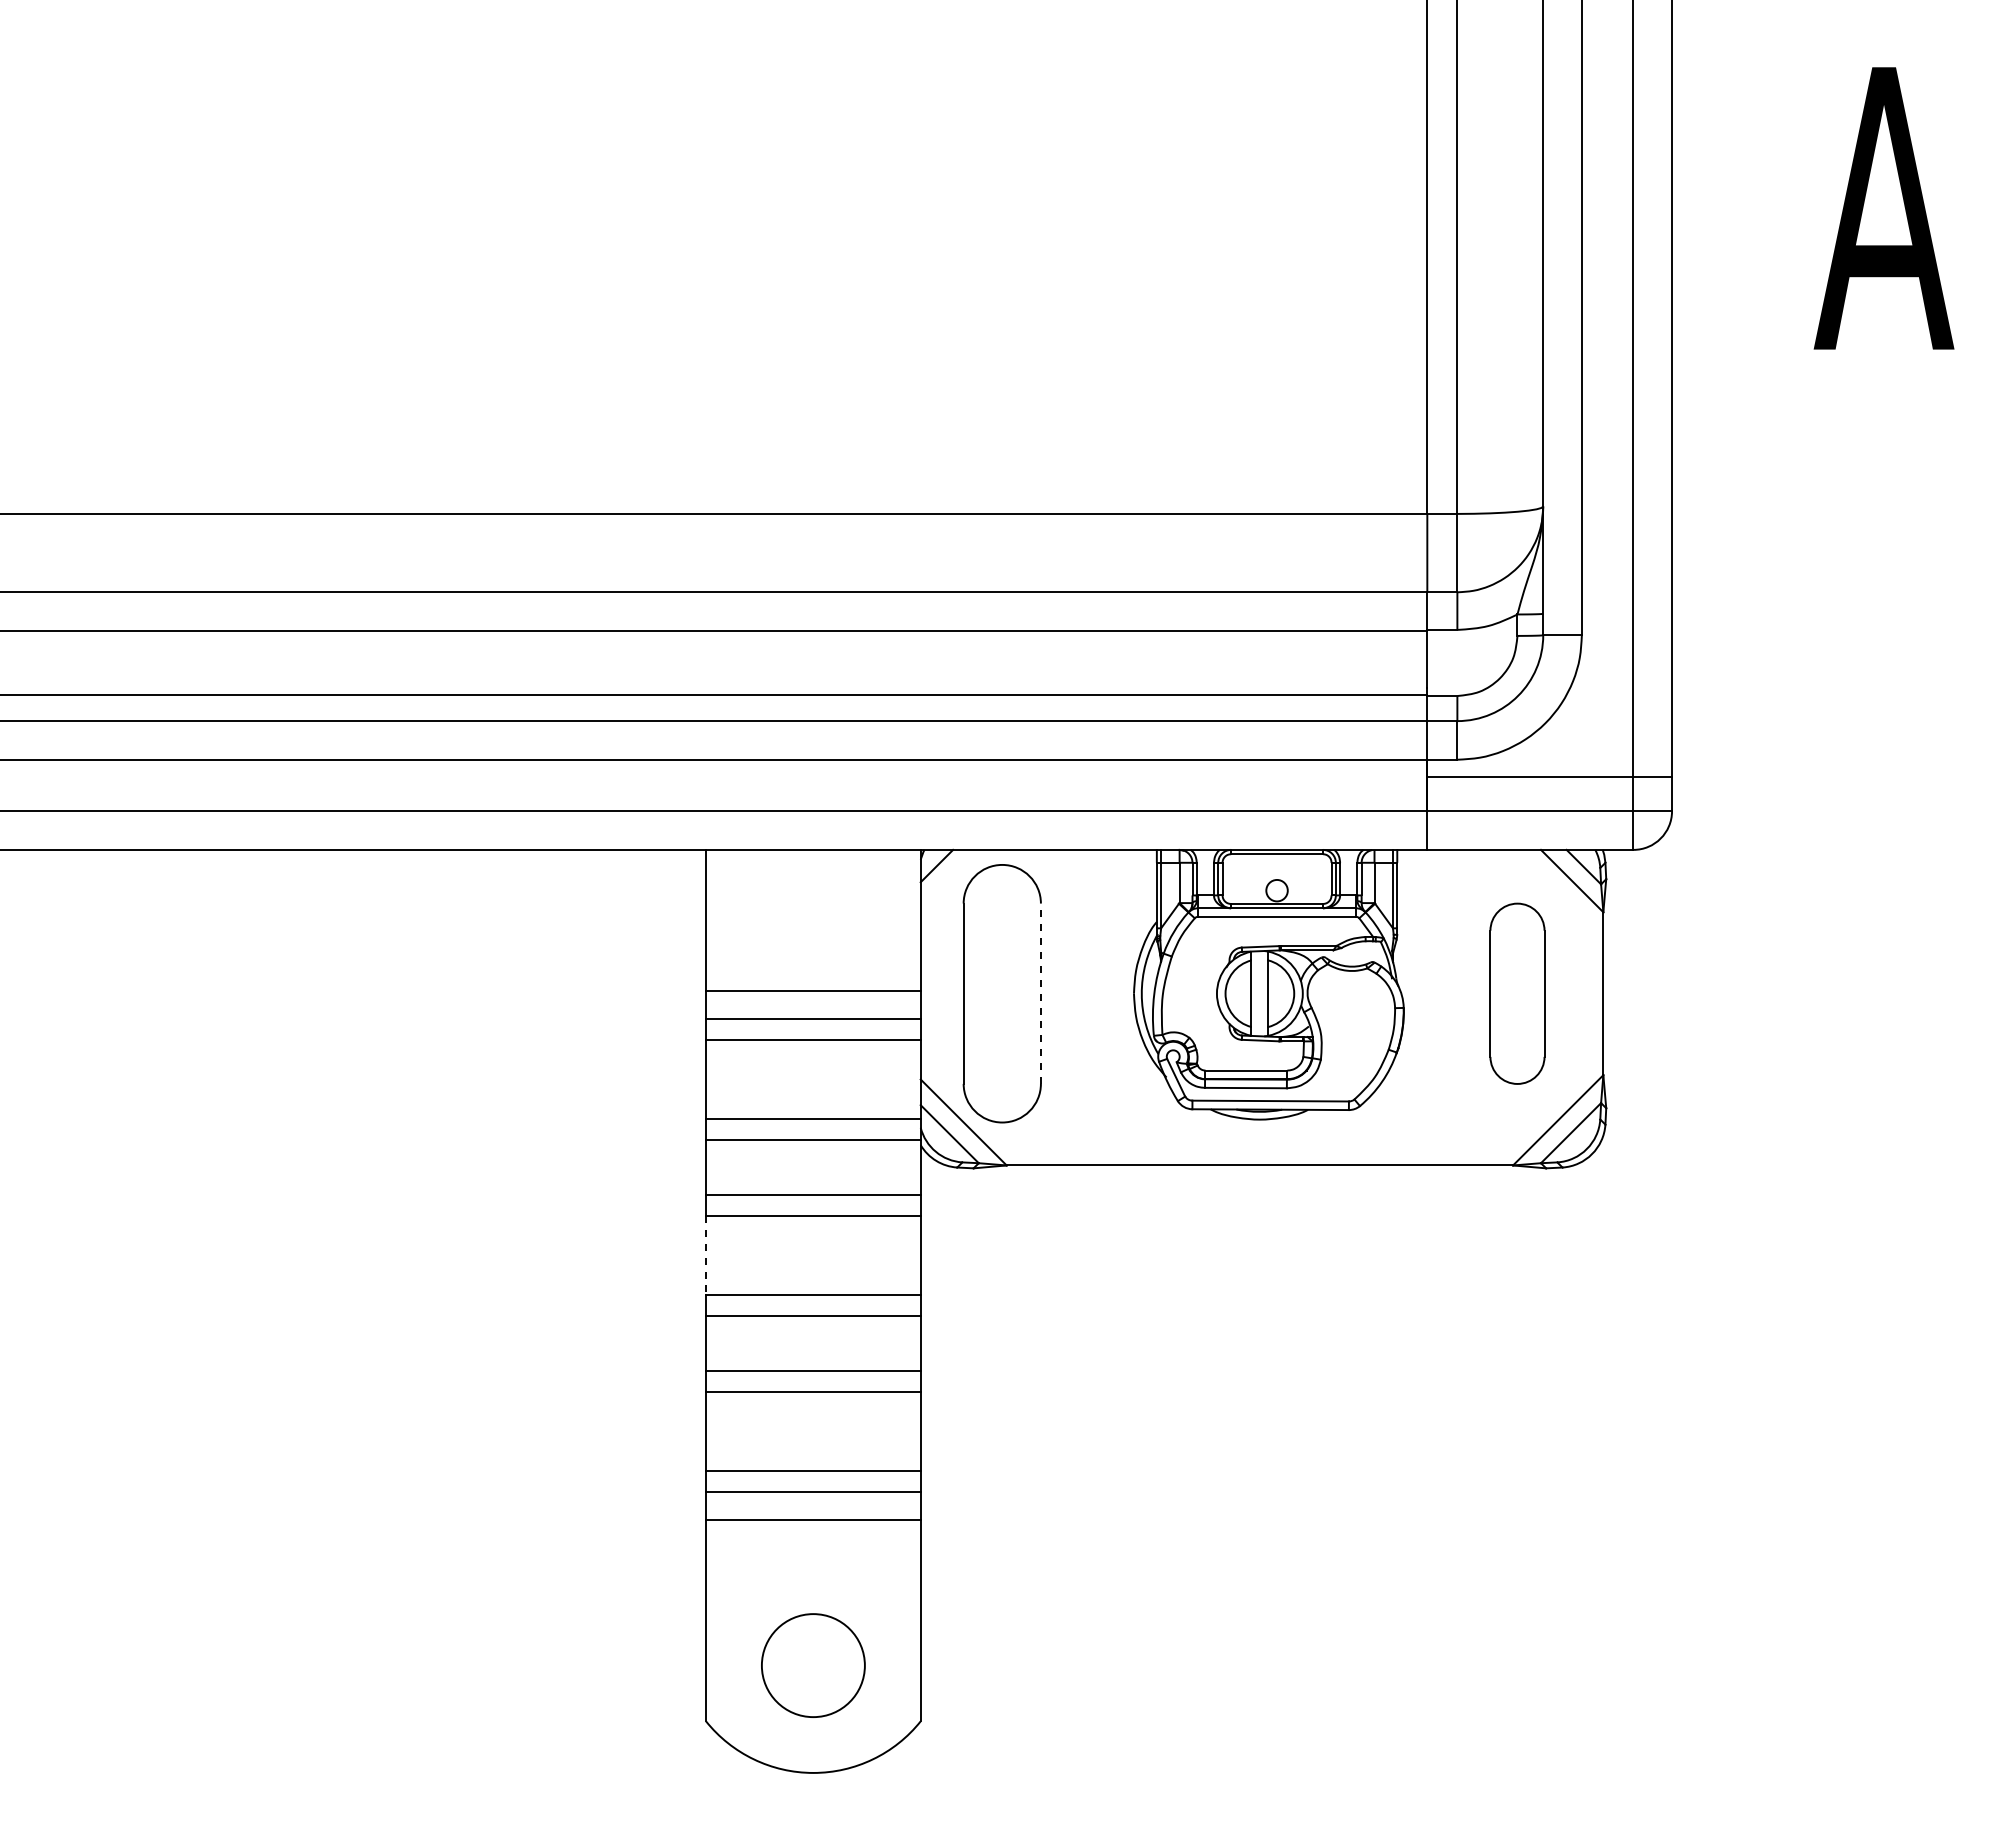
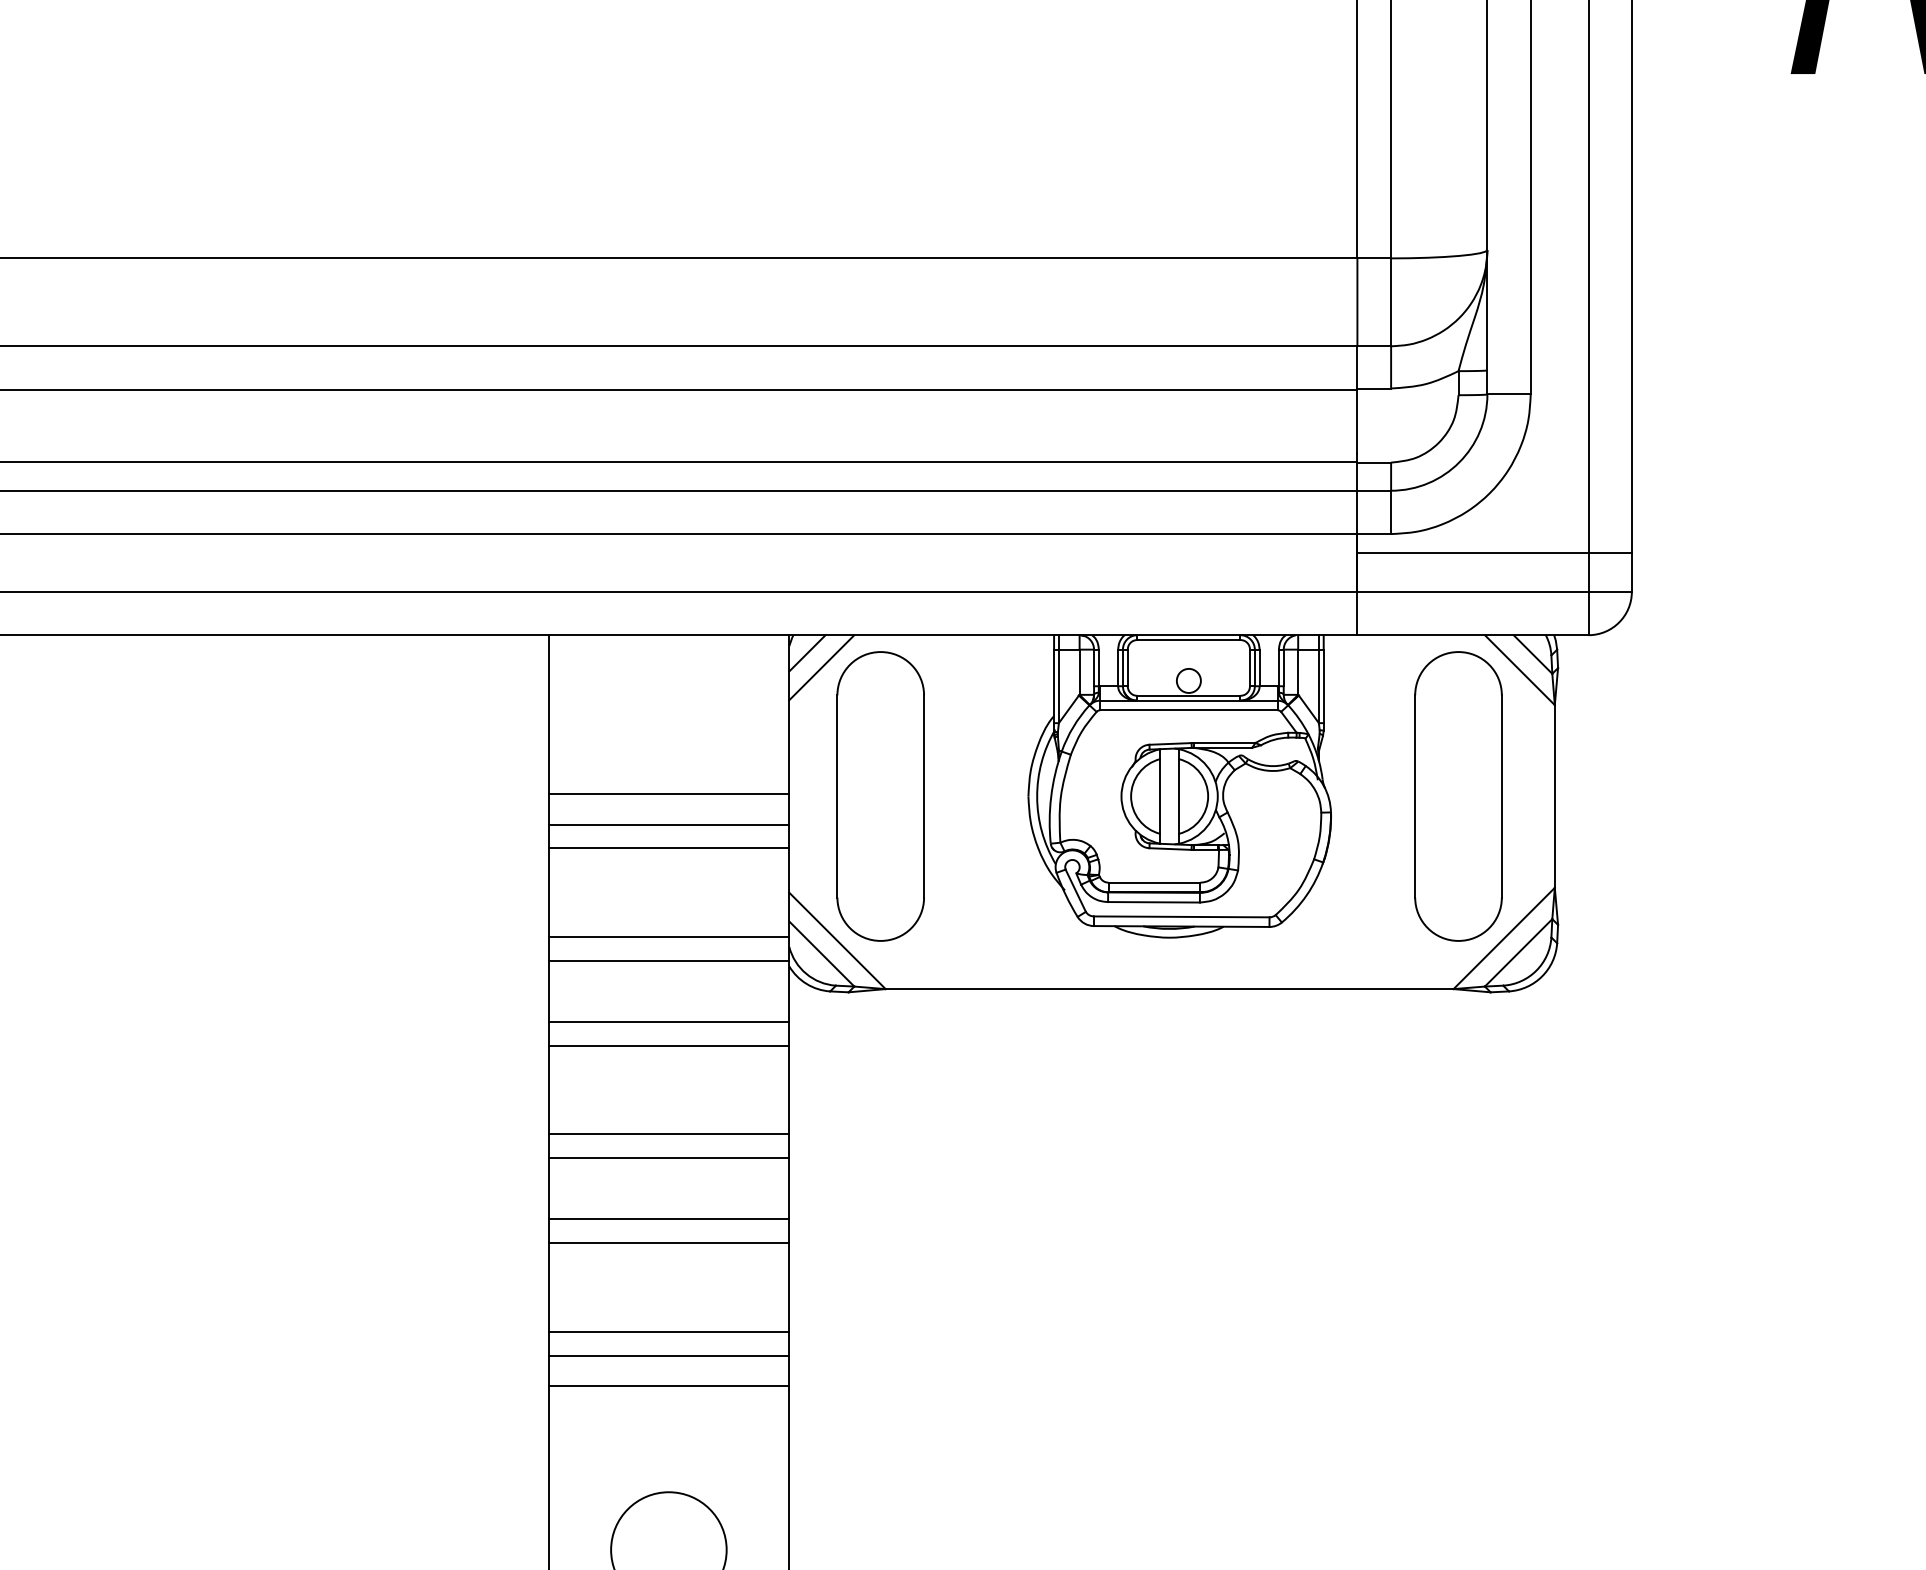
line: (949, 878) -> (821, 667), added
line: (1040, 993) -> (923, 796), dashed -> solid
part: (1517, 993) -> (1458, 796), size x1.43
line: (706, 1256) -> (549, 1091), dashed -> solid

